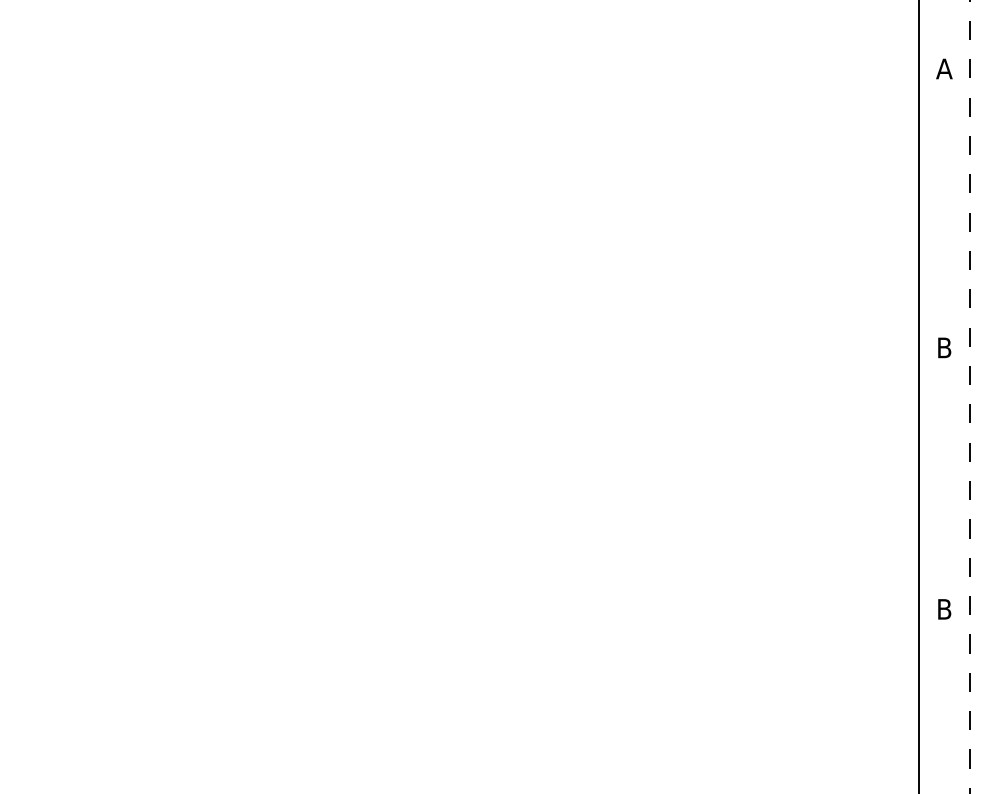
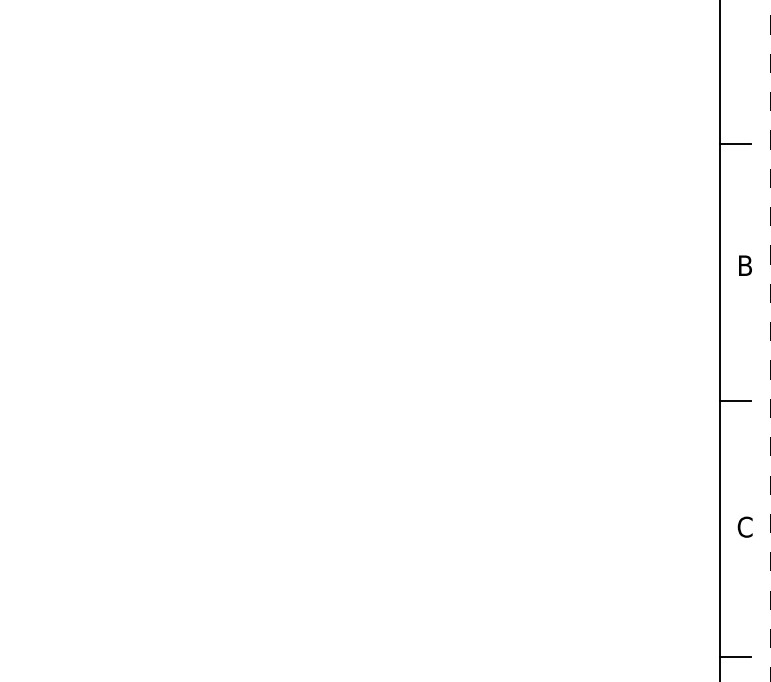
line: (934, 226) -> (735, 144), added
line: (934, 482) -> (735, 400), added
text: (944, 608) -> (745, 526), B -> C
line: (934, 739) -> (735, 657), added

